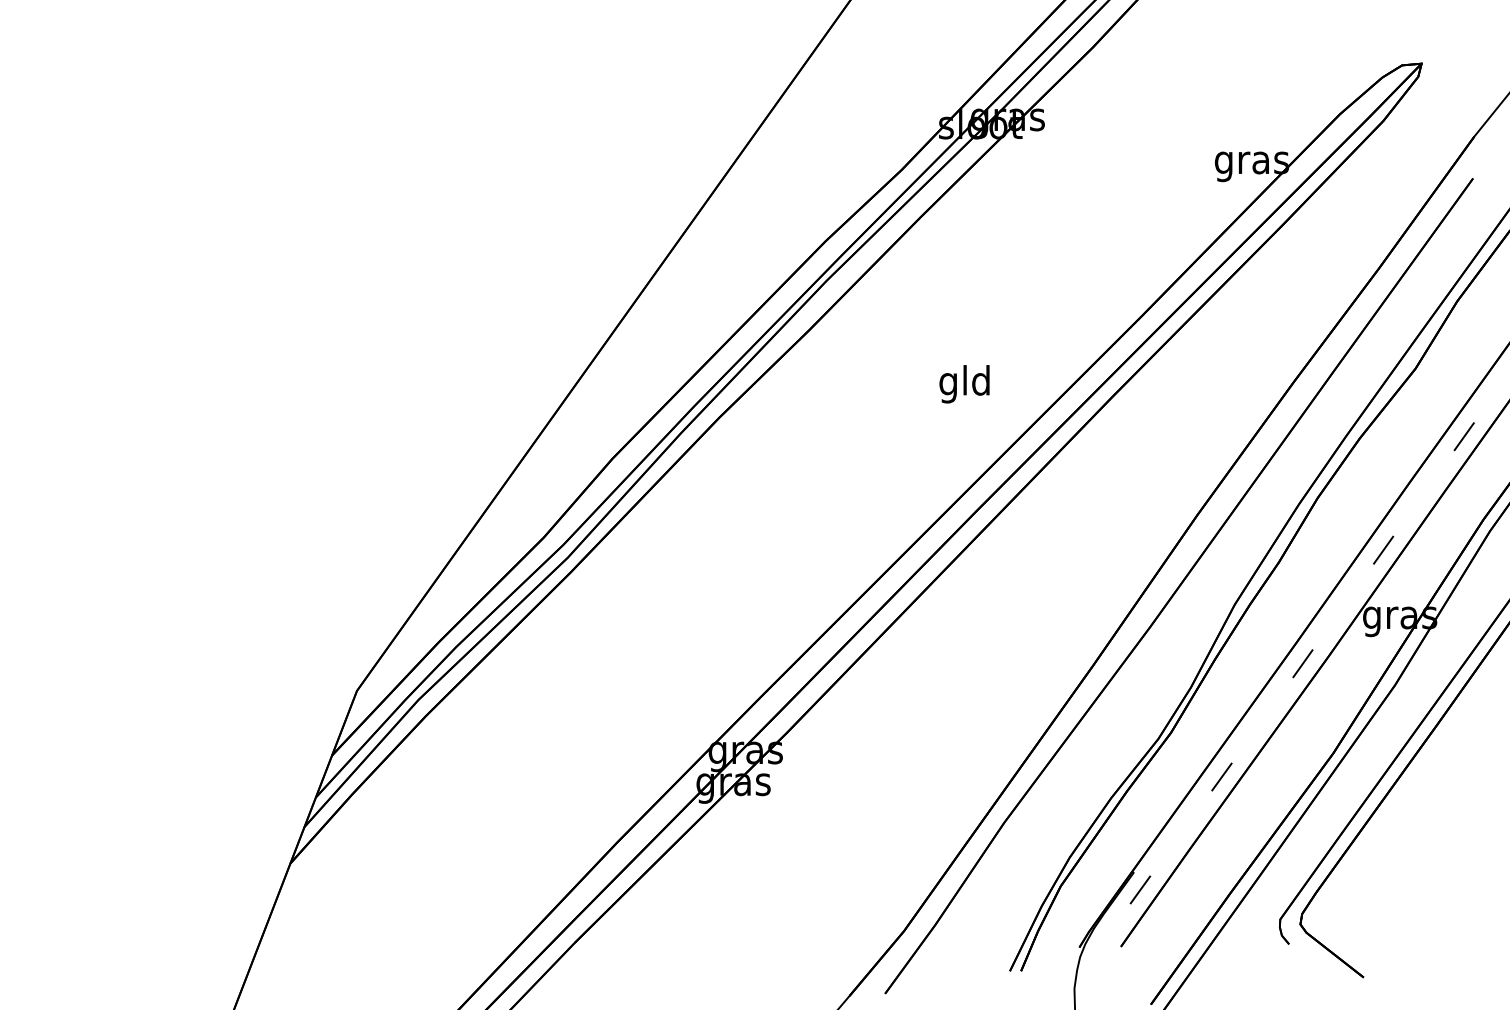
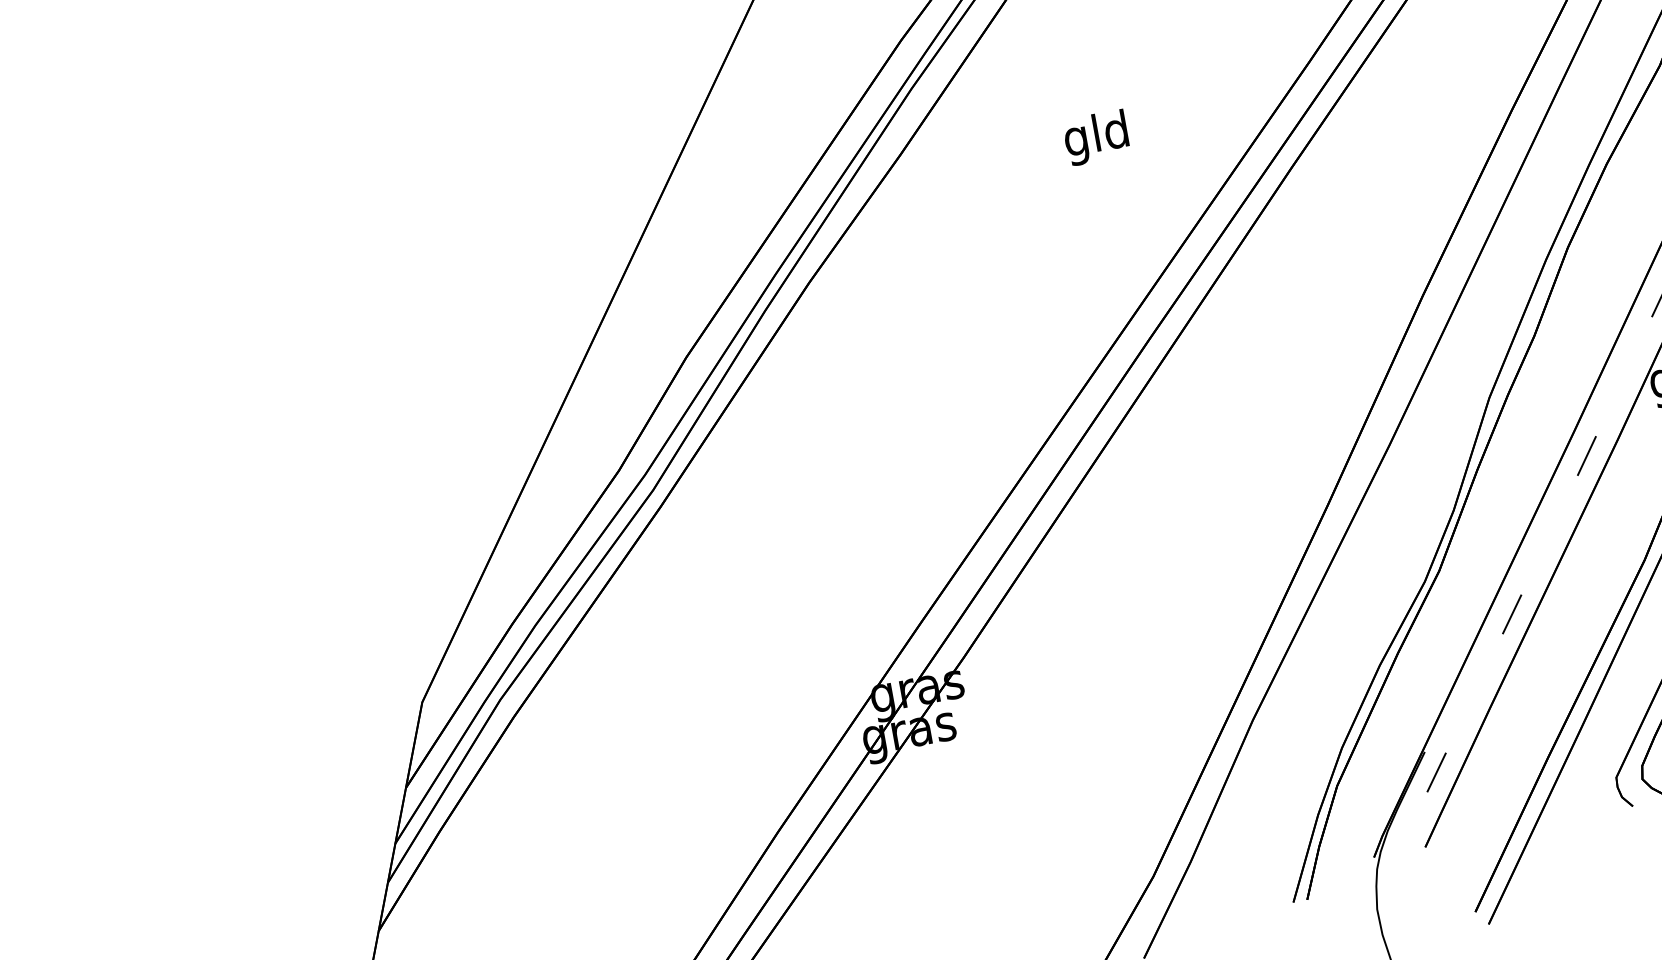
text: (964, 384) -> (1096, 138), moved

